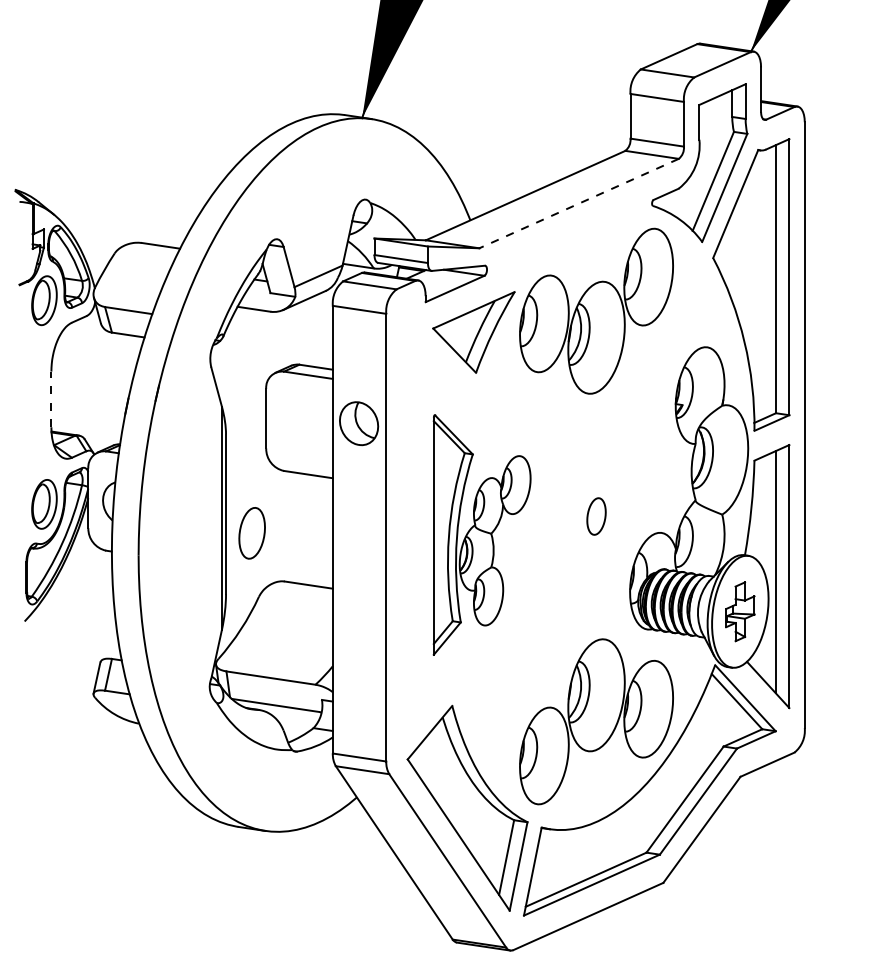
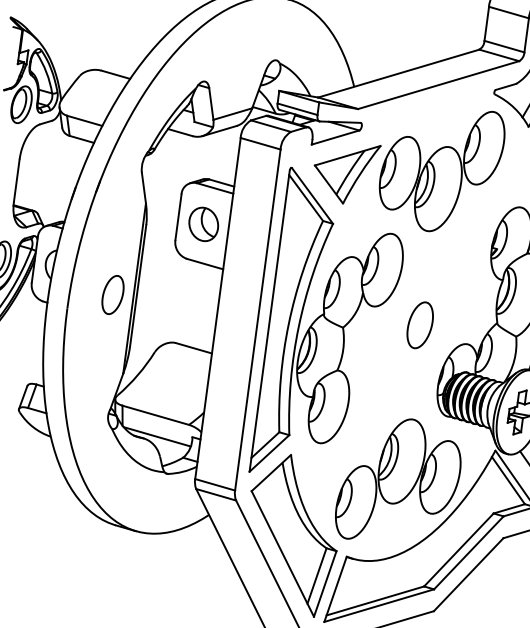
line: (578, 203) -> (438, 84), dashed -> solid
line: (51, 399) -> (16, 180), dashed -> solid
part: (359, 423) -> (204, 224), moved
part: (596, 516) -> (420, 325), size x1.67
part: (251, 533) -> (112, 295), moved
part: (481, 534) -> (330, 327), size x1.67

